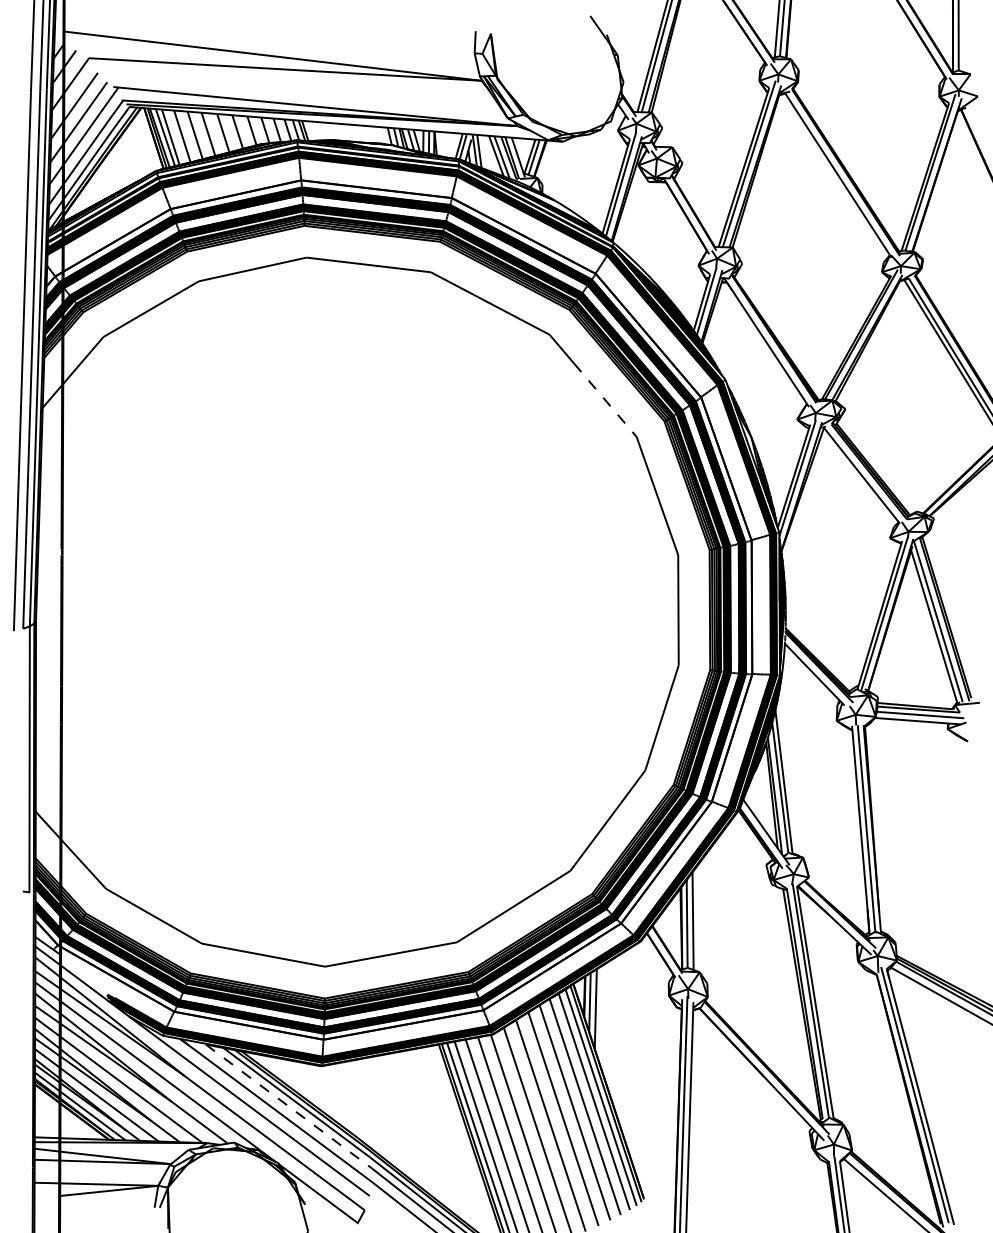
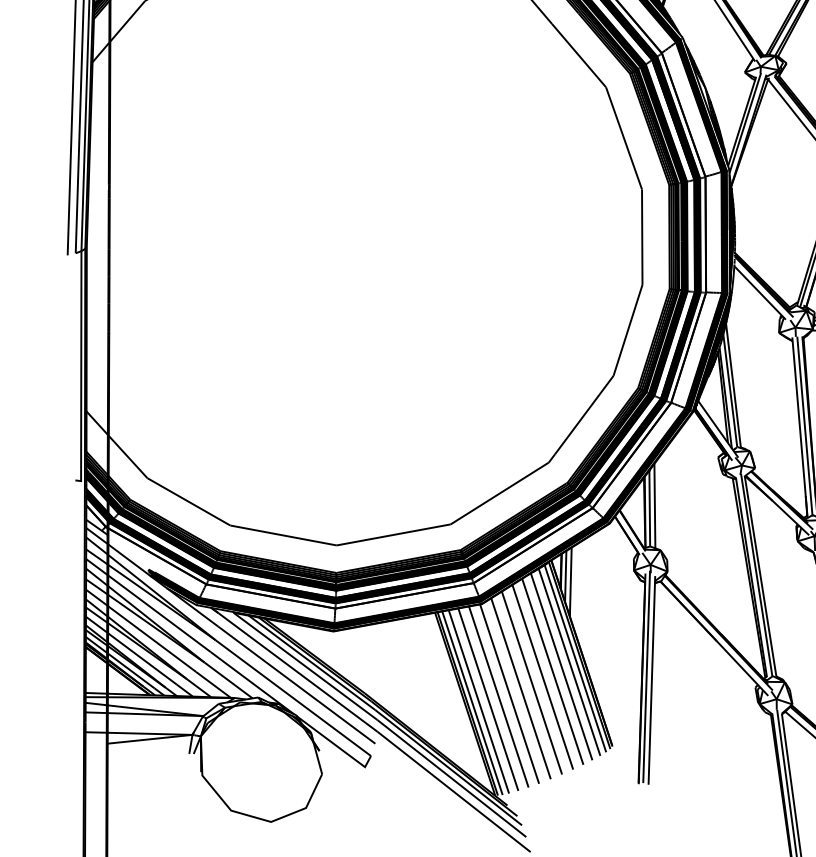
line: (605, 400) -> (579, 55), dashed -> solid
line: (289, 1106) -> (305, 666), dashed -> solid

